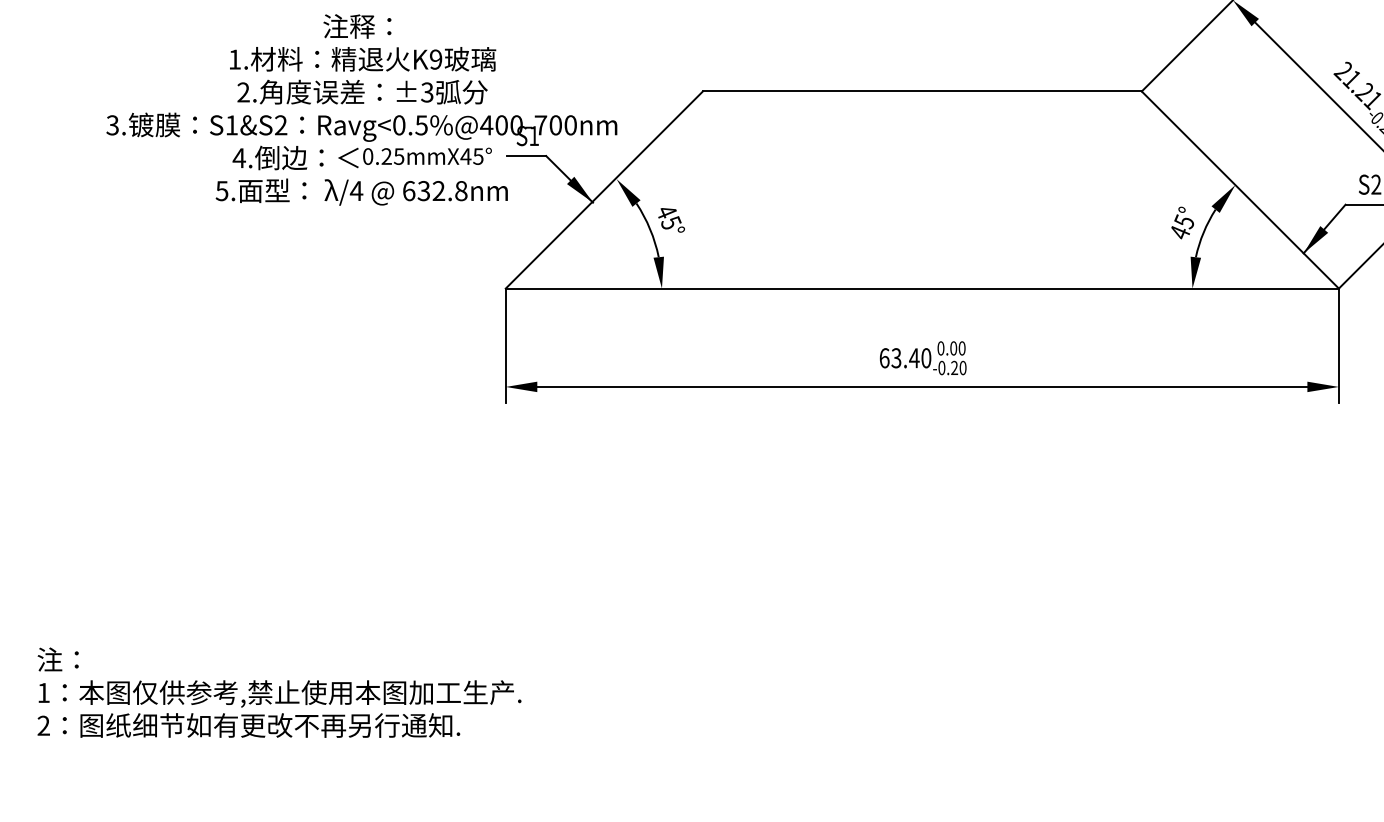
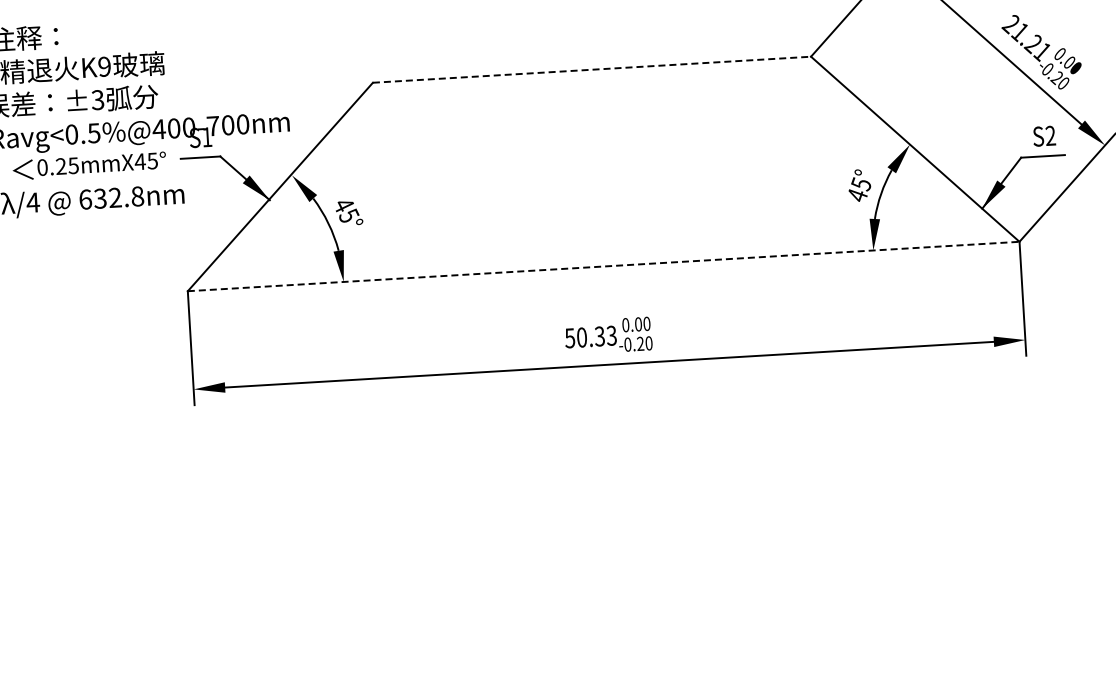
line: (922, 91) -> (592, 69), solid -> dashed
line: (922, 288) -> (603, 266), solid -> dashed
text: (905, 358) -> (591, 337), 63.40 -> 50.33

